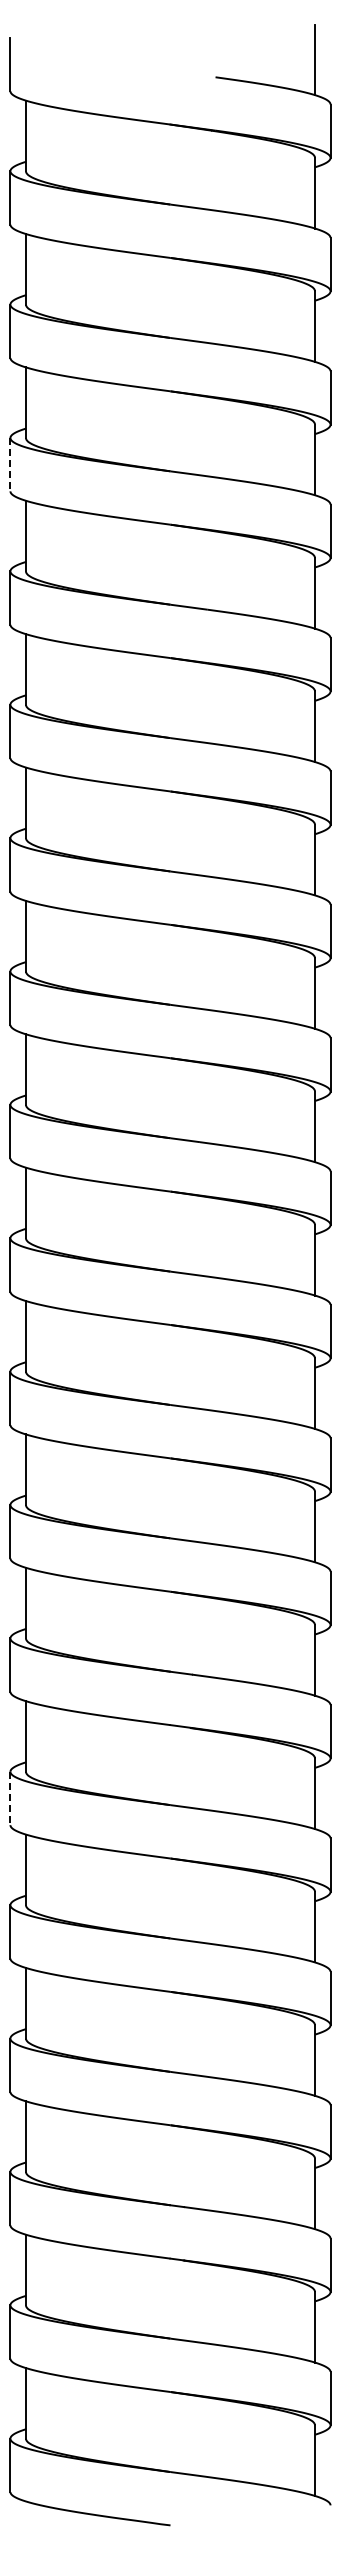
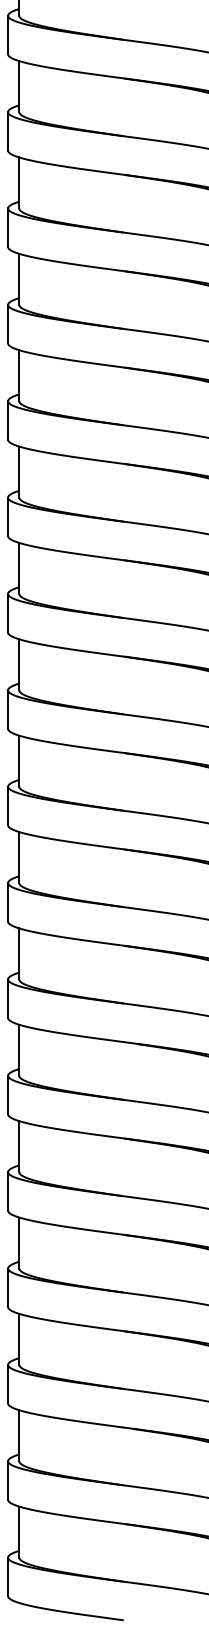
line: (10, 464) -> (8, 131), dashed -> solid
line: (10, 1798) -> (8, 1095), dashed -> solid

